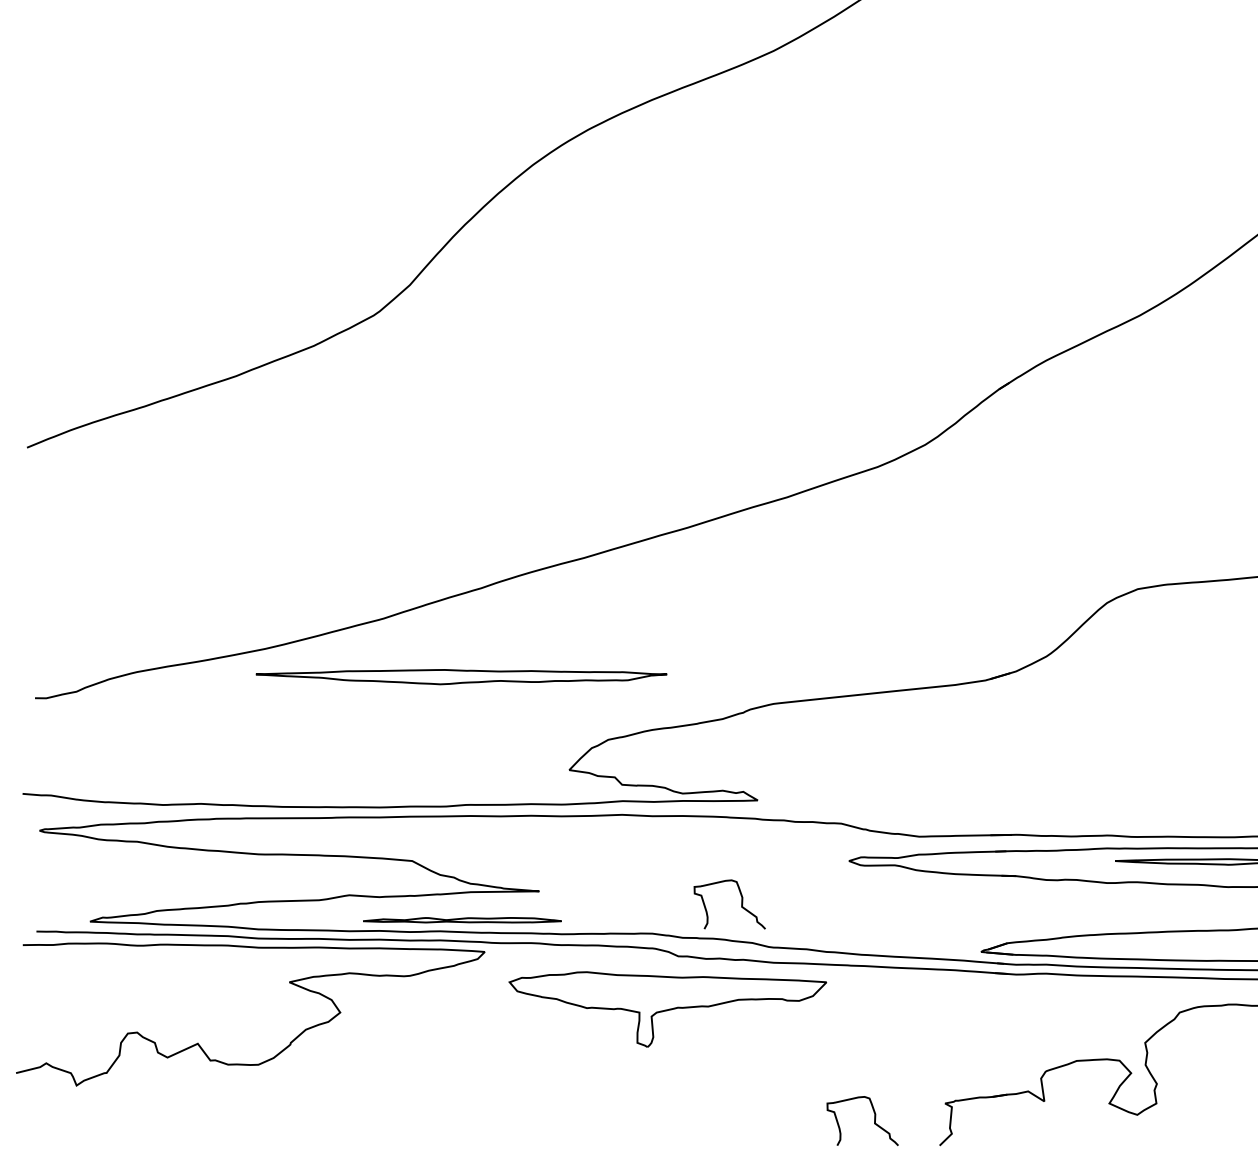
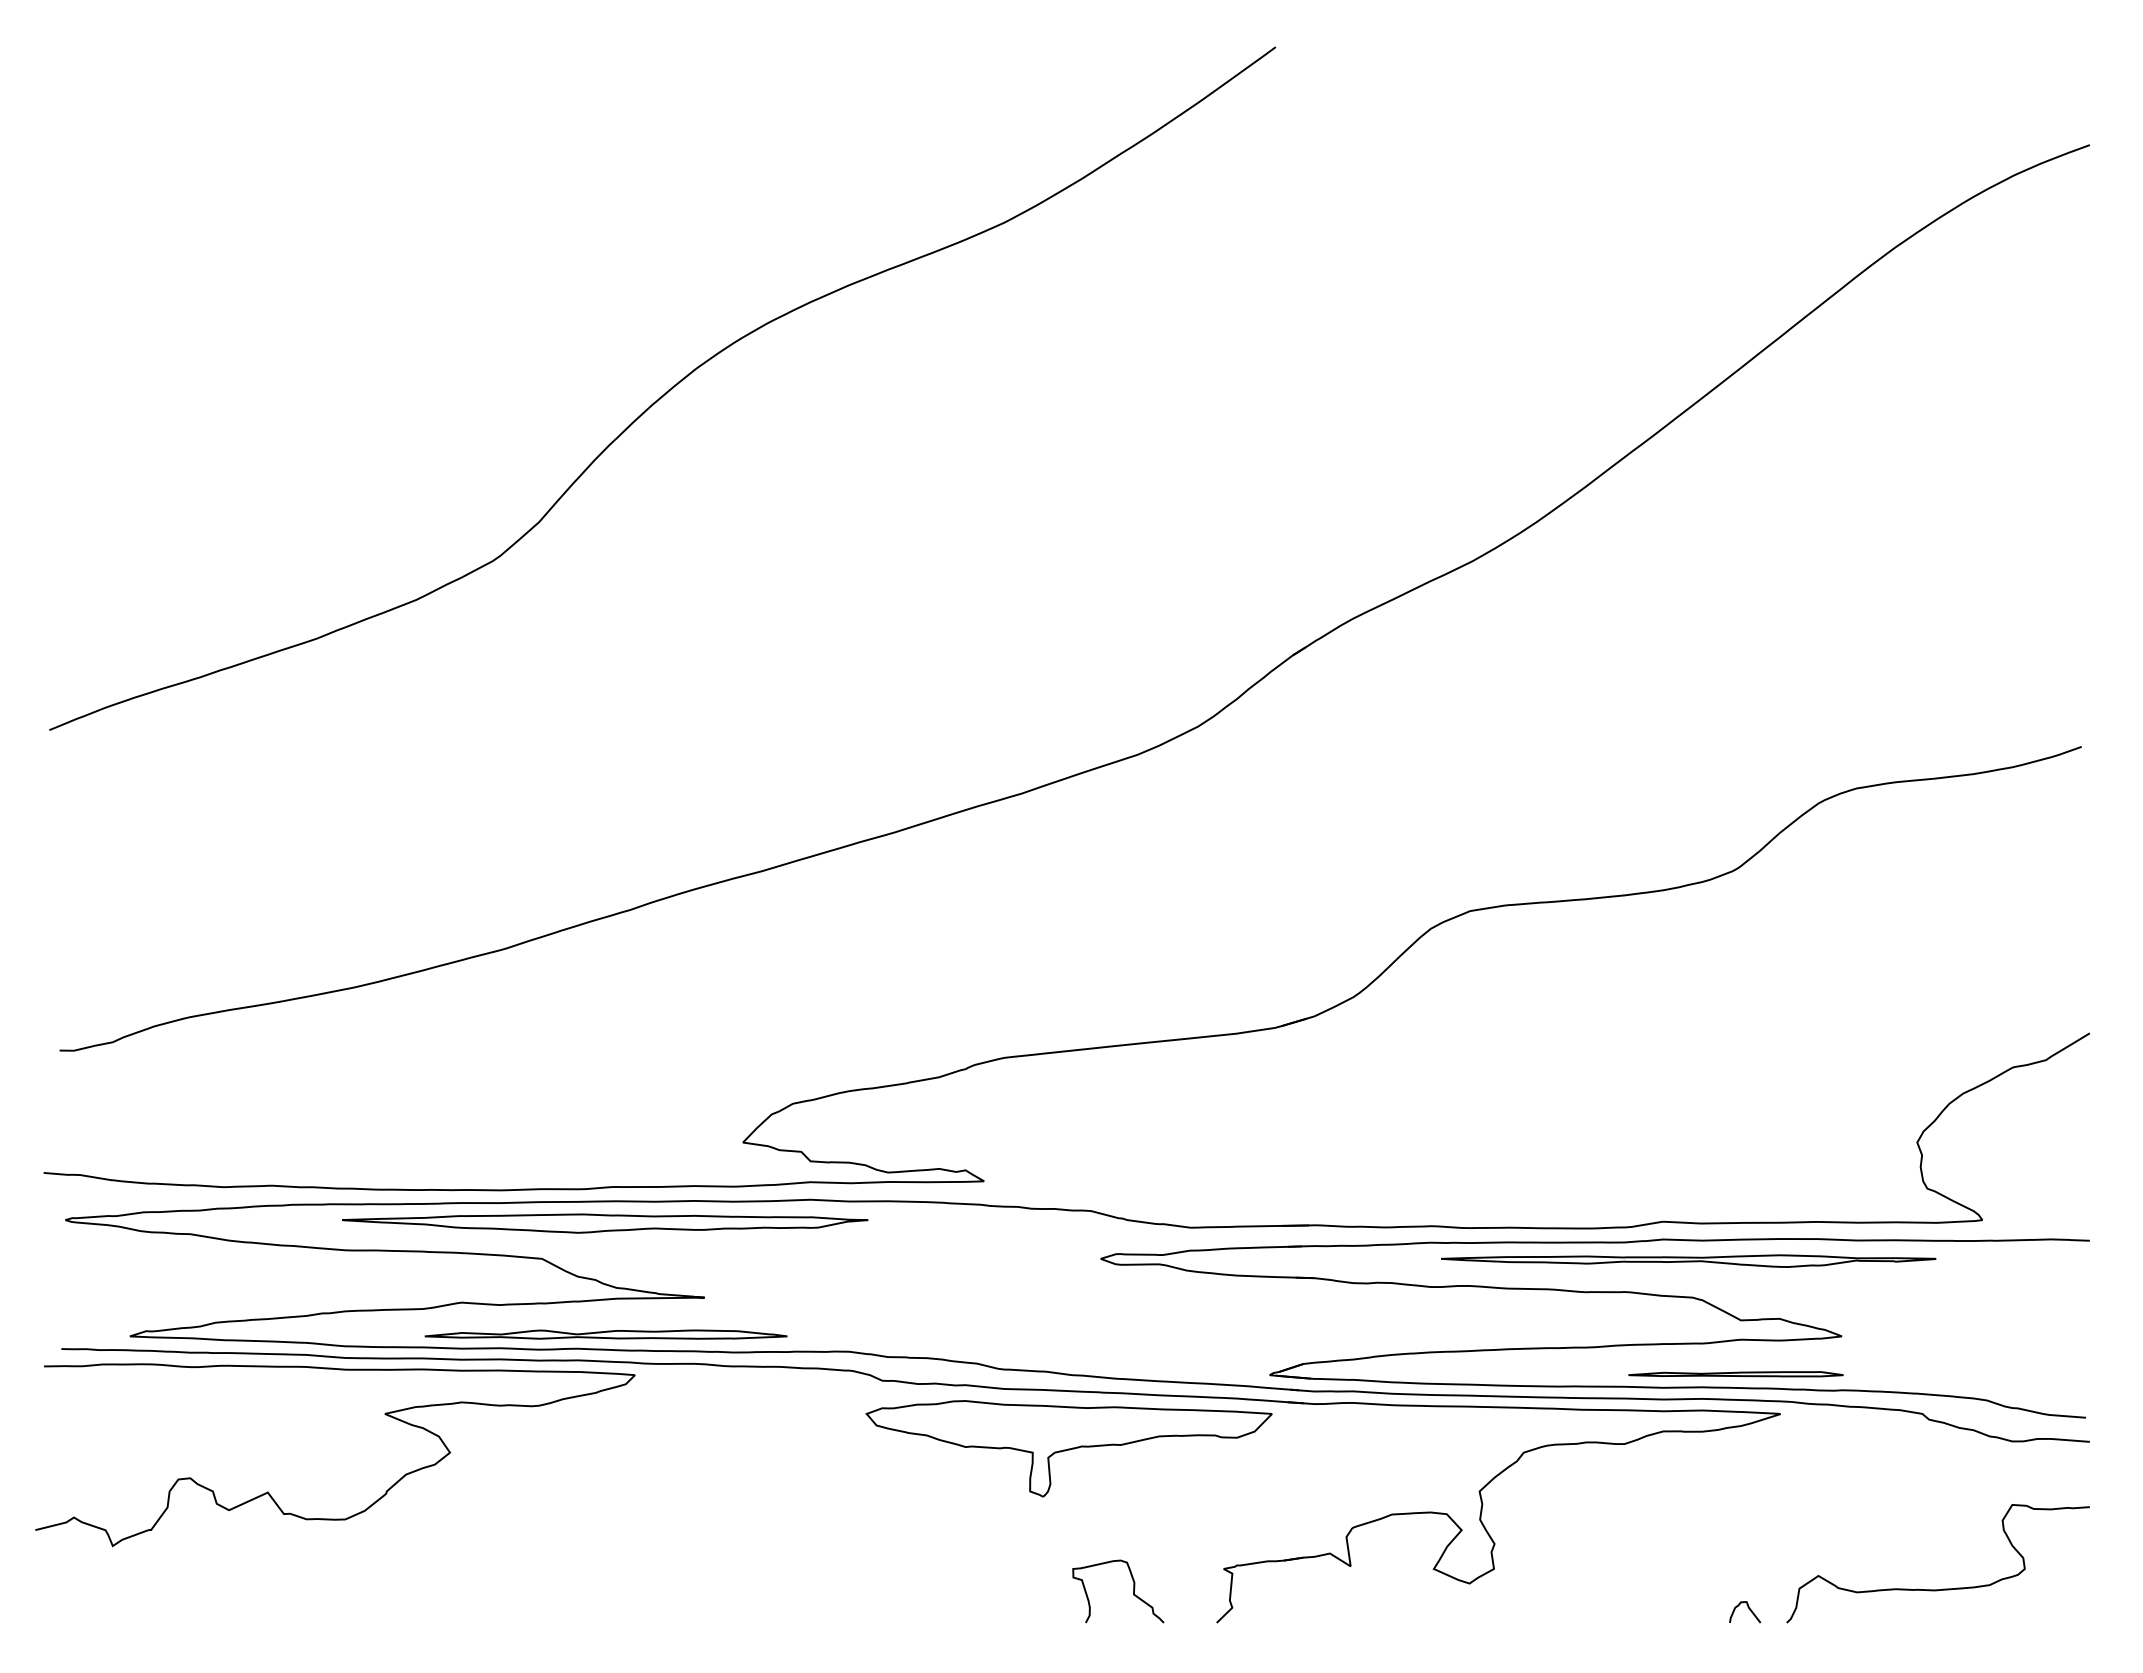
part: (461, 677) -> (605, 1223), moved
curve: (741, 904) -> (963, 1314), removed
part: (461, 920) -> (605, 1334), size x1.43
part: (667, 1009) -> (1068, 1448), moved

